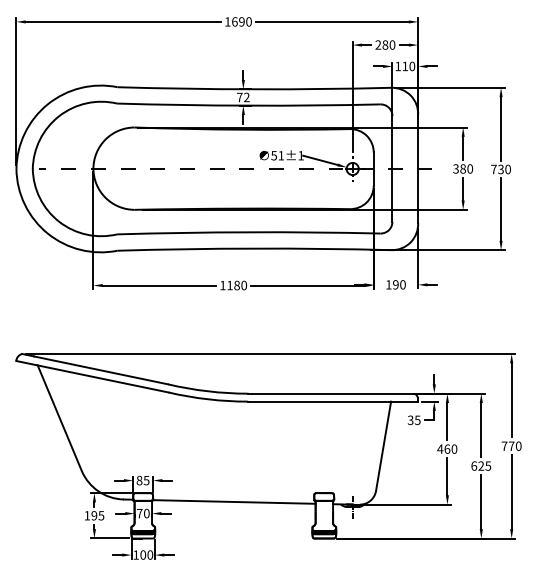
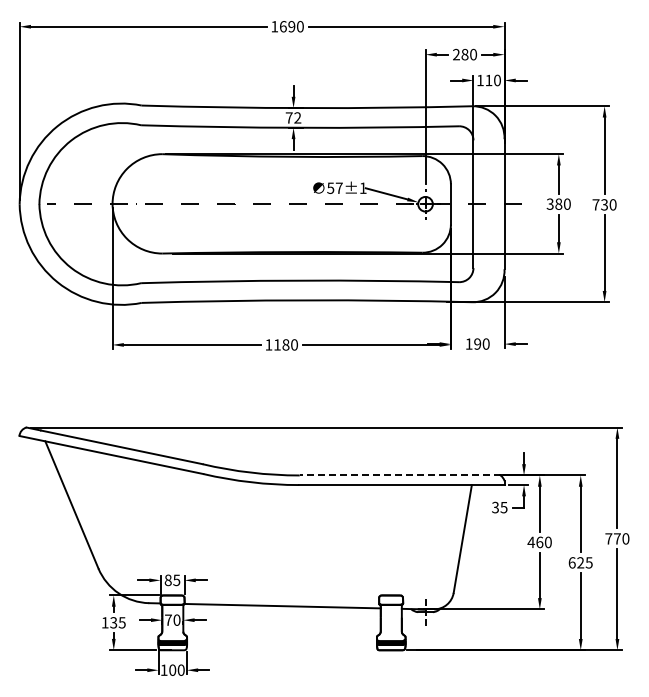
text: (280, 155) -> (338, 187), 51±1 -> 57±1
line: (331, 393) -> (399, 475), solid -> dashed
text: (94, 515) -> (113, 622), 195 -> 135

